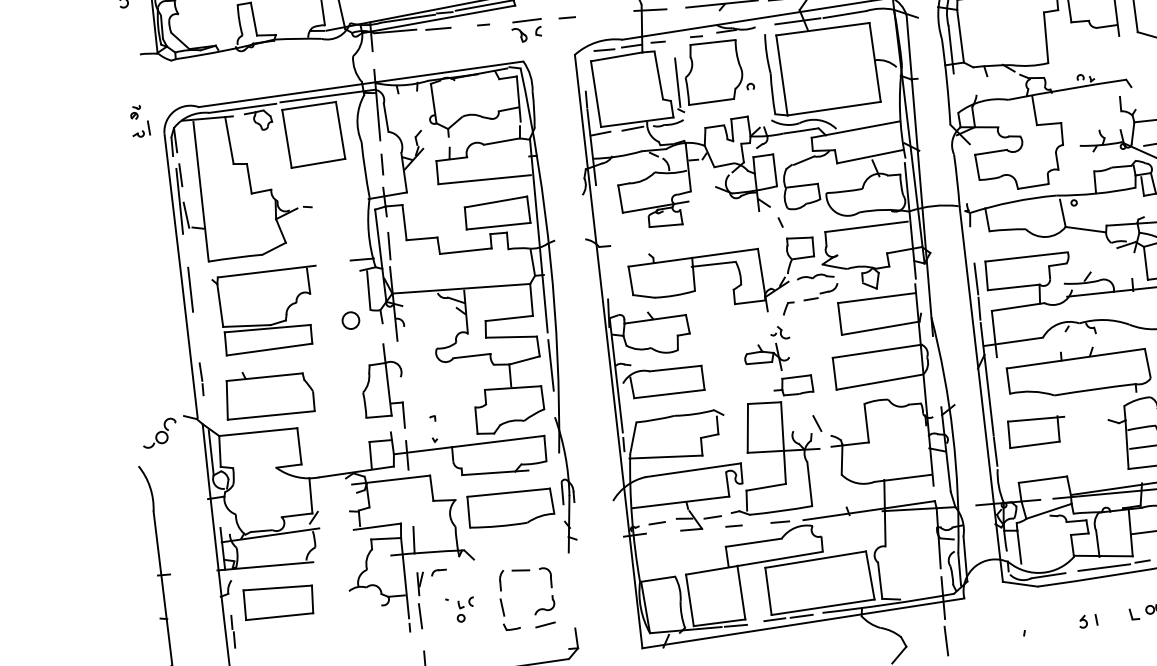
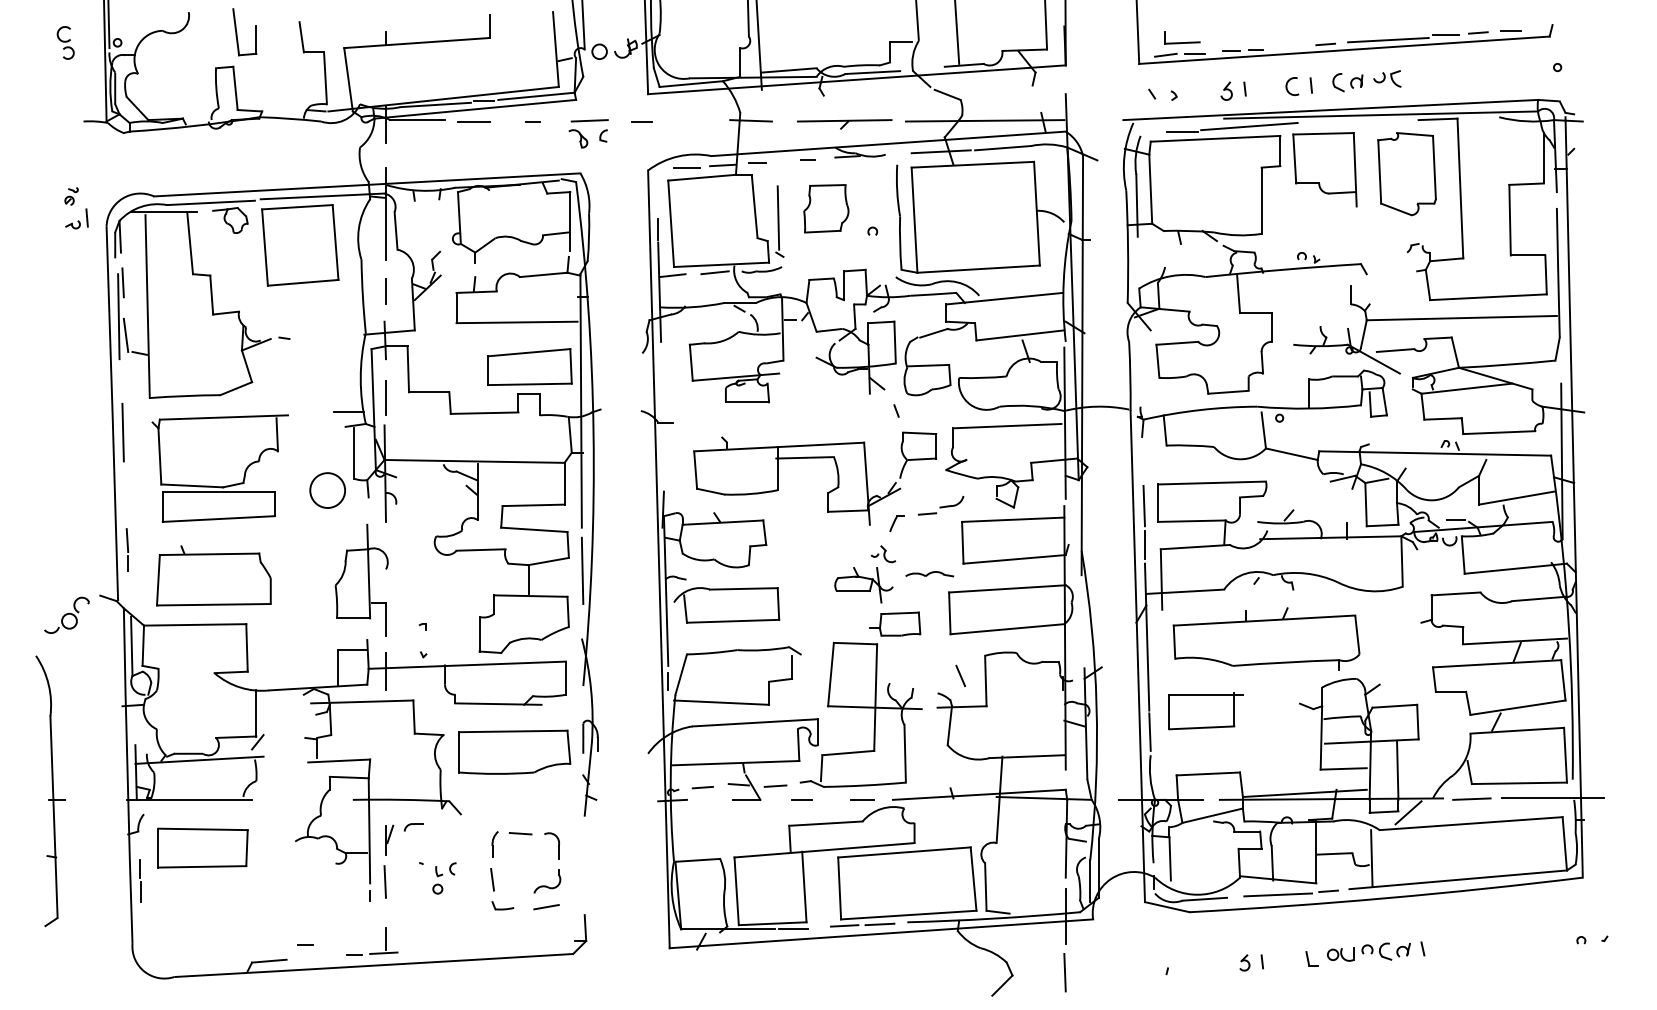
part: (713, 72) -> (826, 208), size x0.6
part: (815, 276) -> (929, 574), moved
circle: (350, 320) -> (327, 490), size x1.6
line: (817, 423) -> (960, 675), moved
line: (413, 540) -> (384, 782), removed

